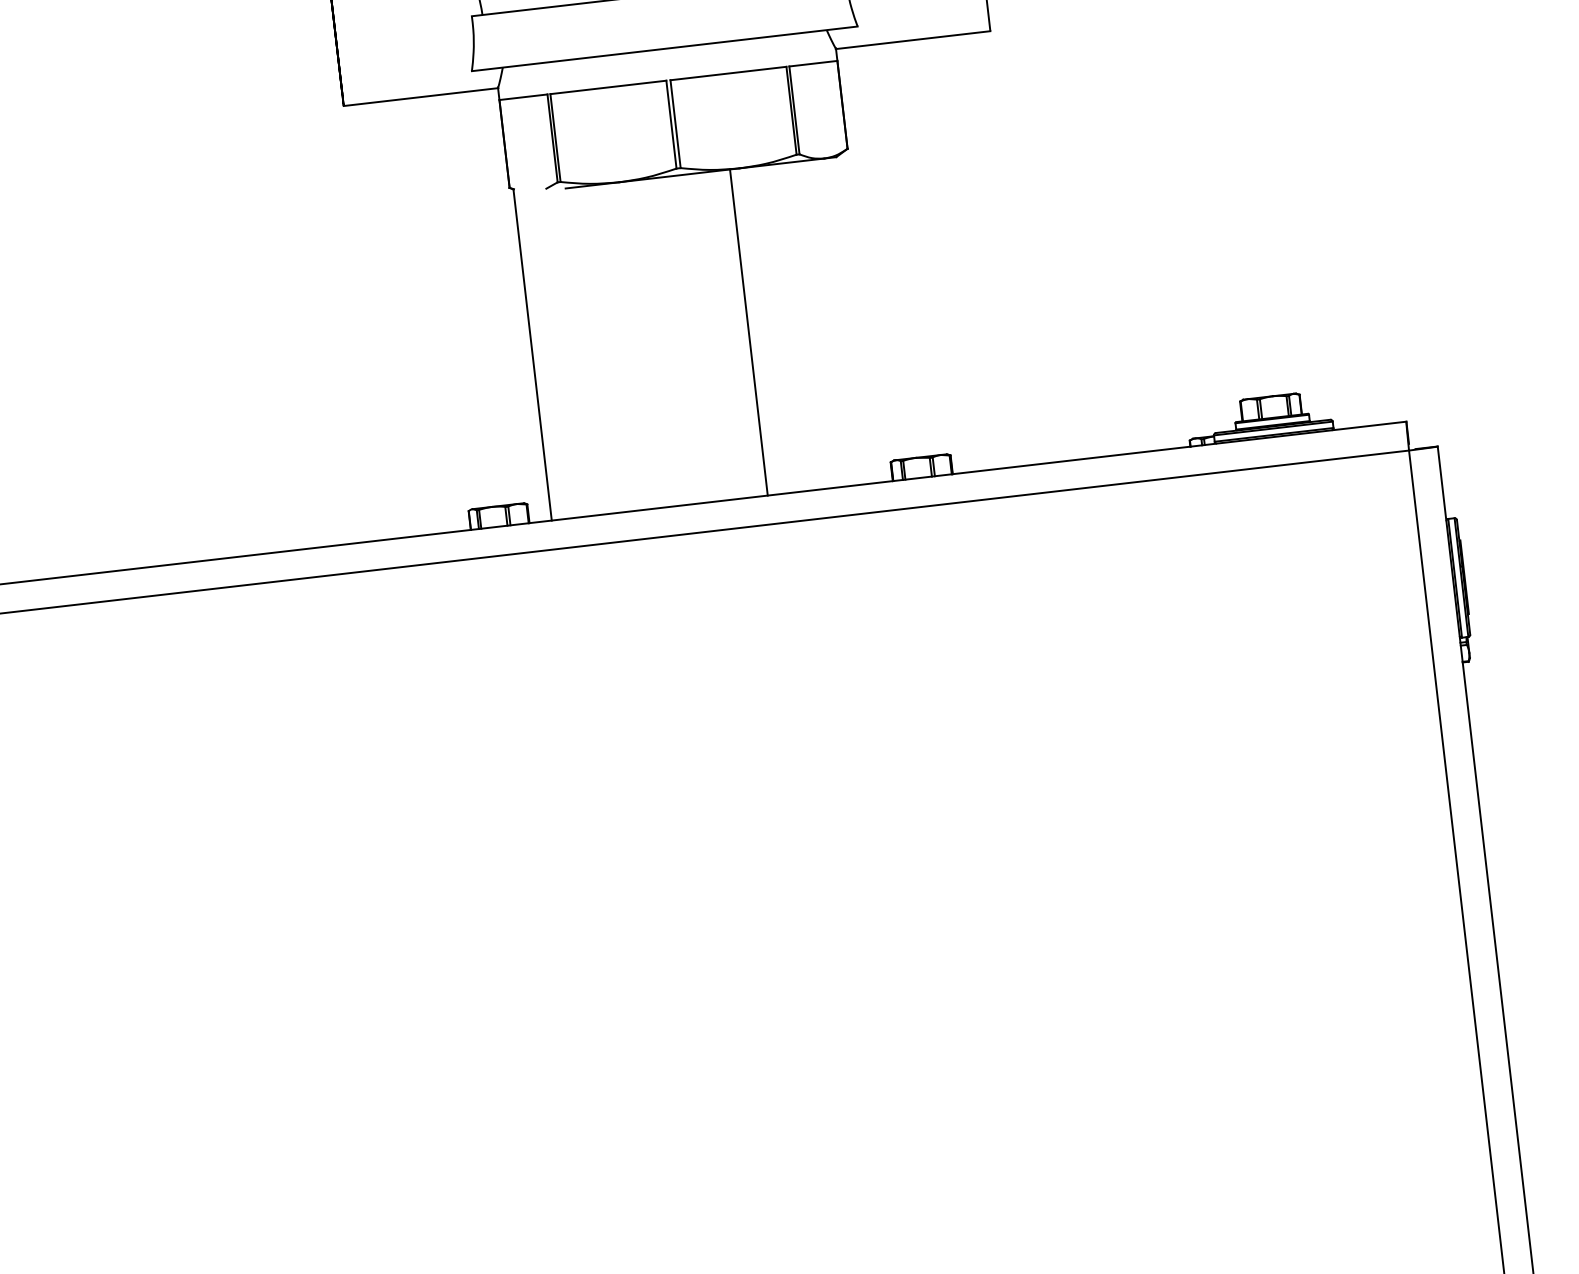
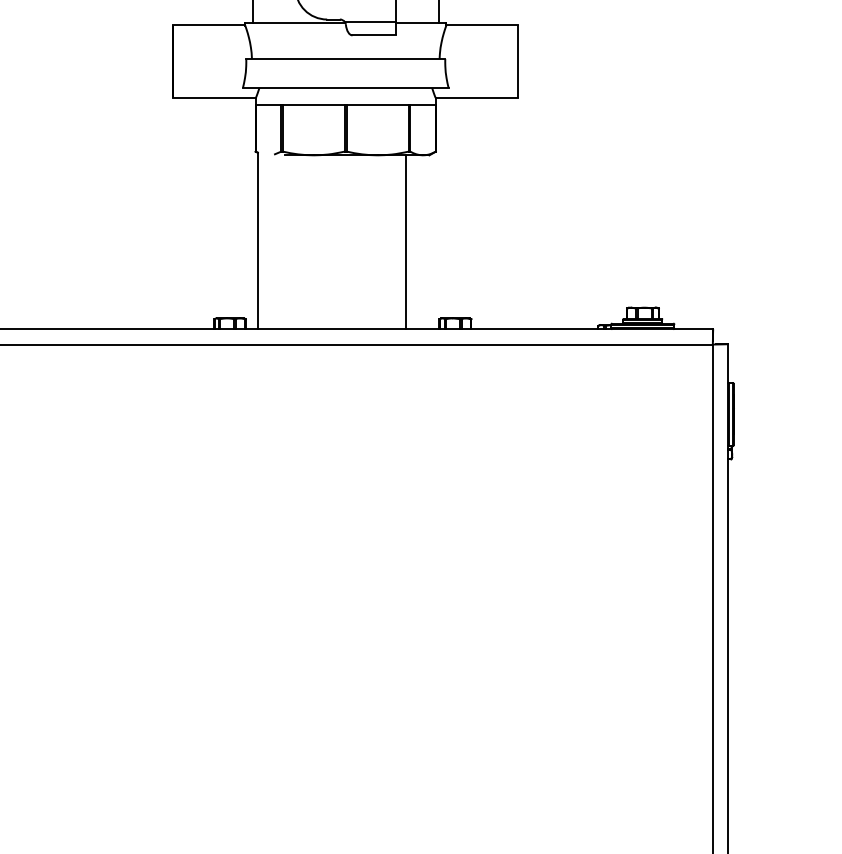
line: (748, 333) -> (405, 242), moved

